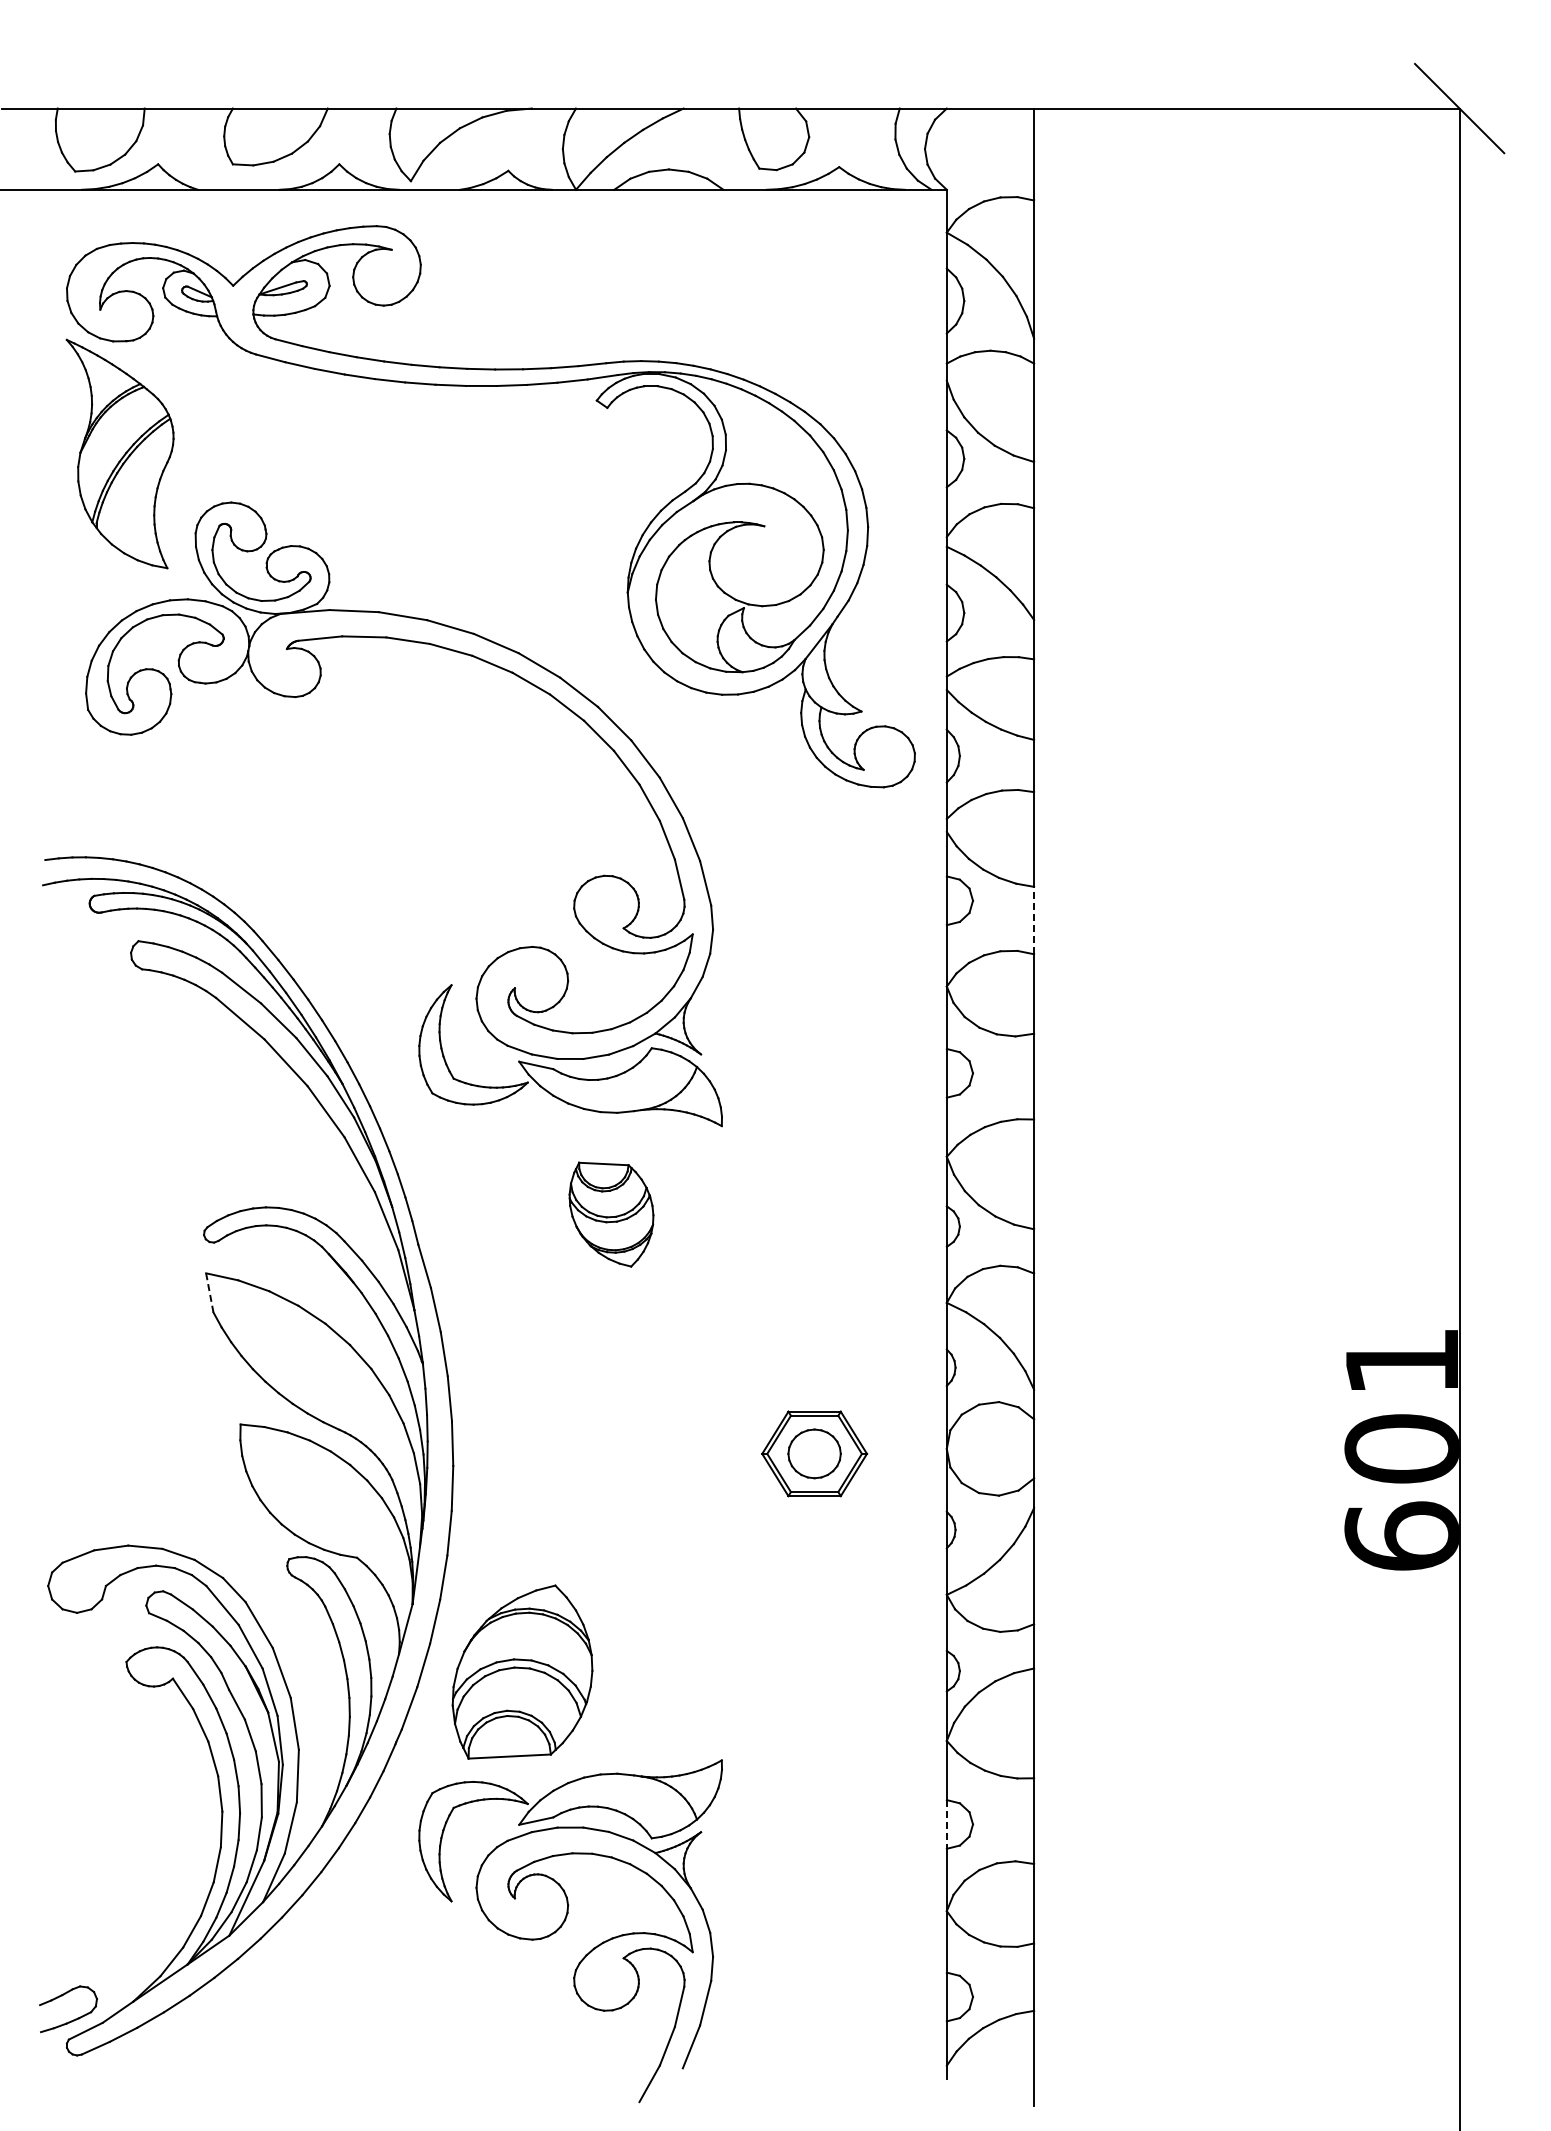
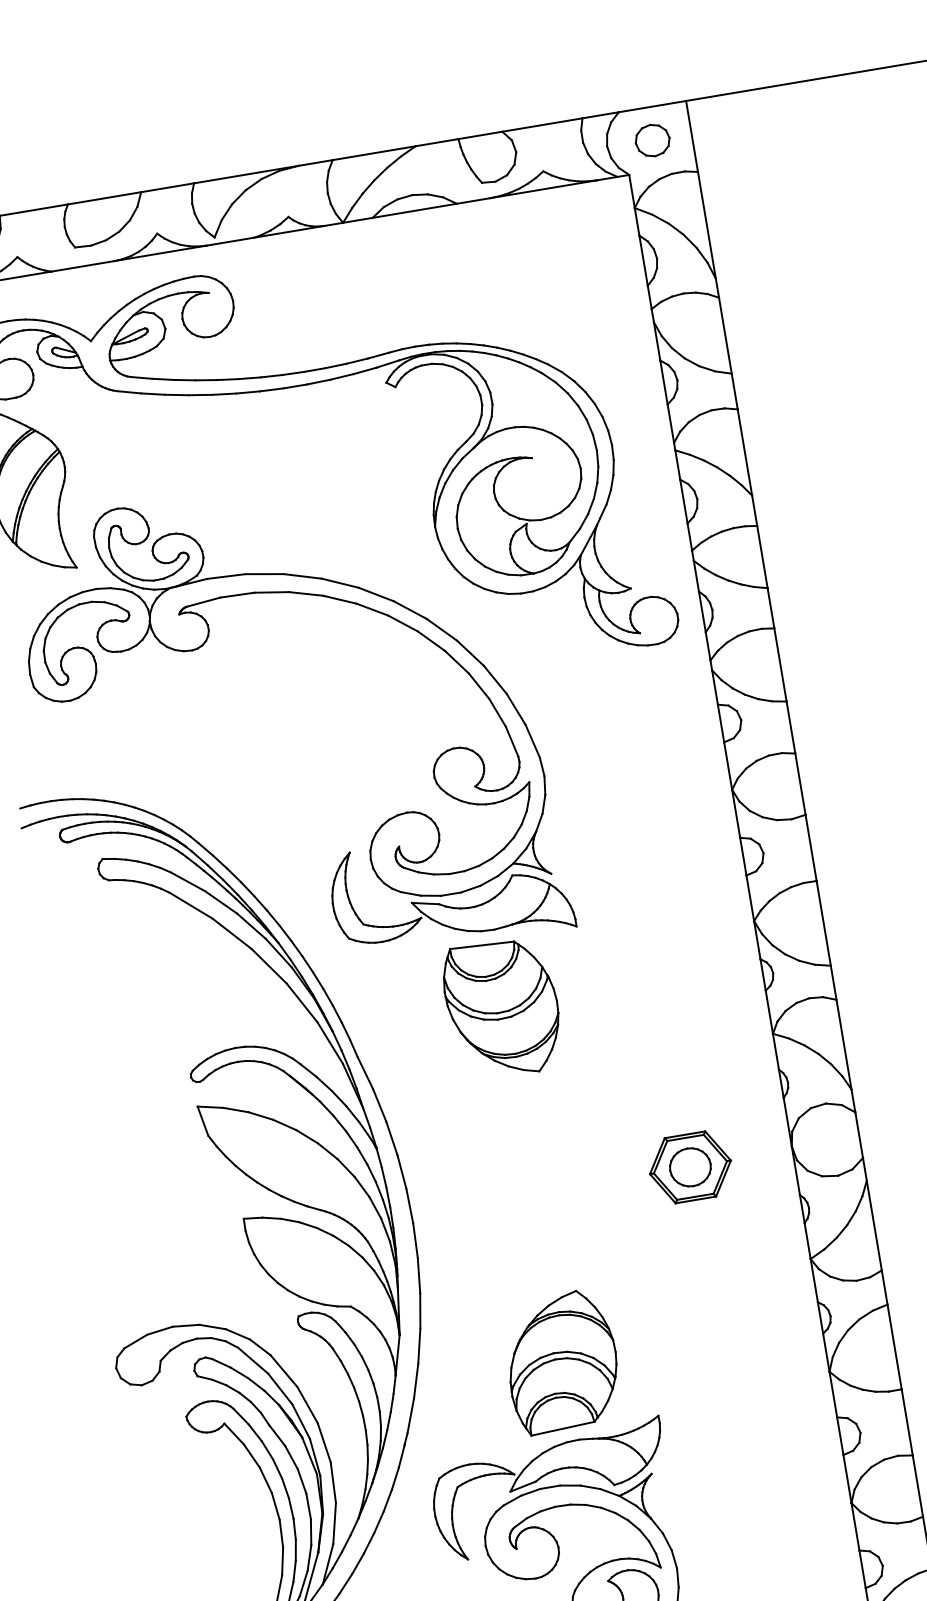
part: (983, 151) -> (652, 140), added
line: (1034, 920) -> (791, 727), dashed -> solid
part: (611, 1214) -> (502, 1008), size x1.67
line: (209, 1292) -> (202, 1120), dashed -> solid
part: (522, 1671) -> (561, 1361), moved
line: (946, 1824) -> (840, 1436), dashed -> solid

